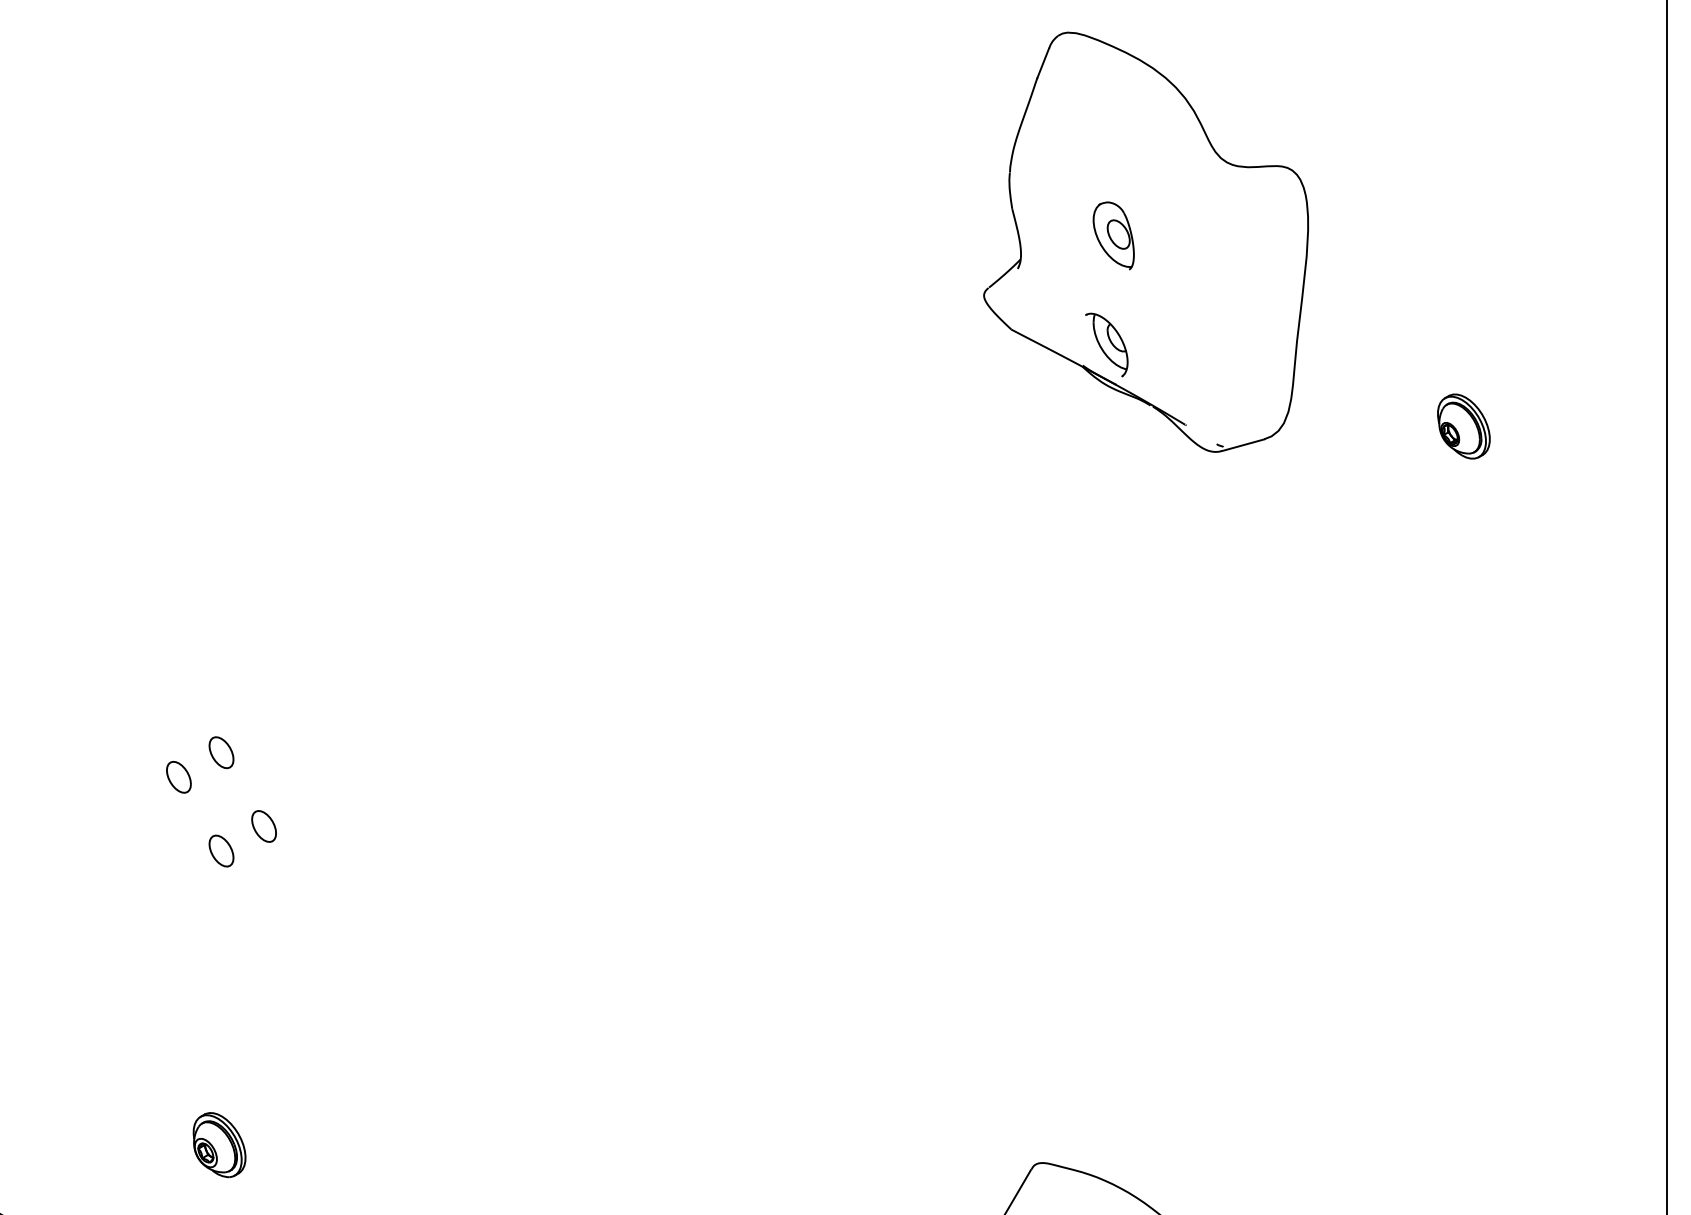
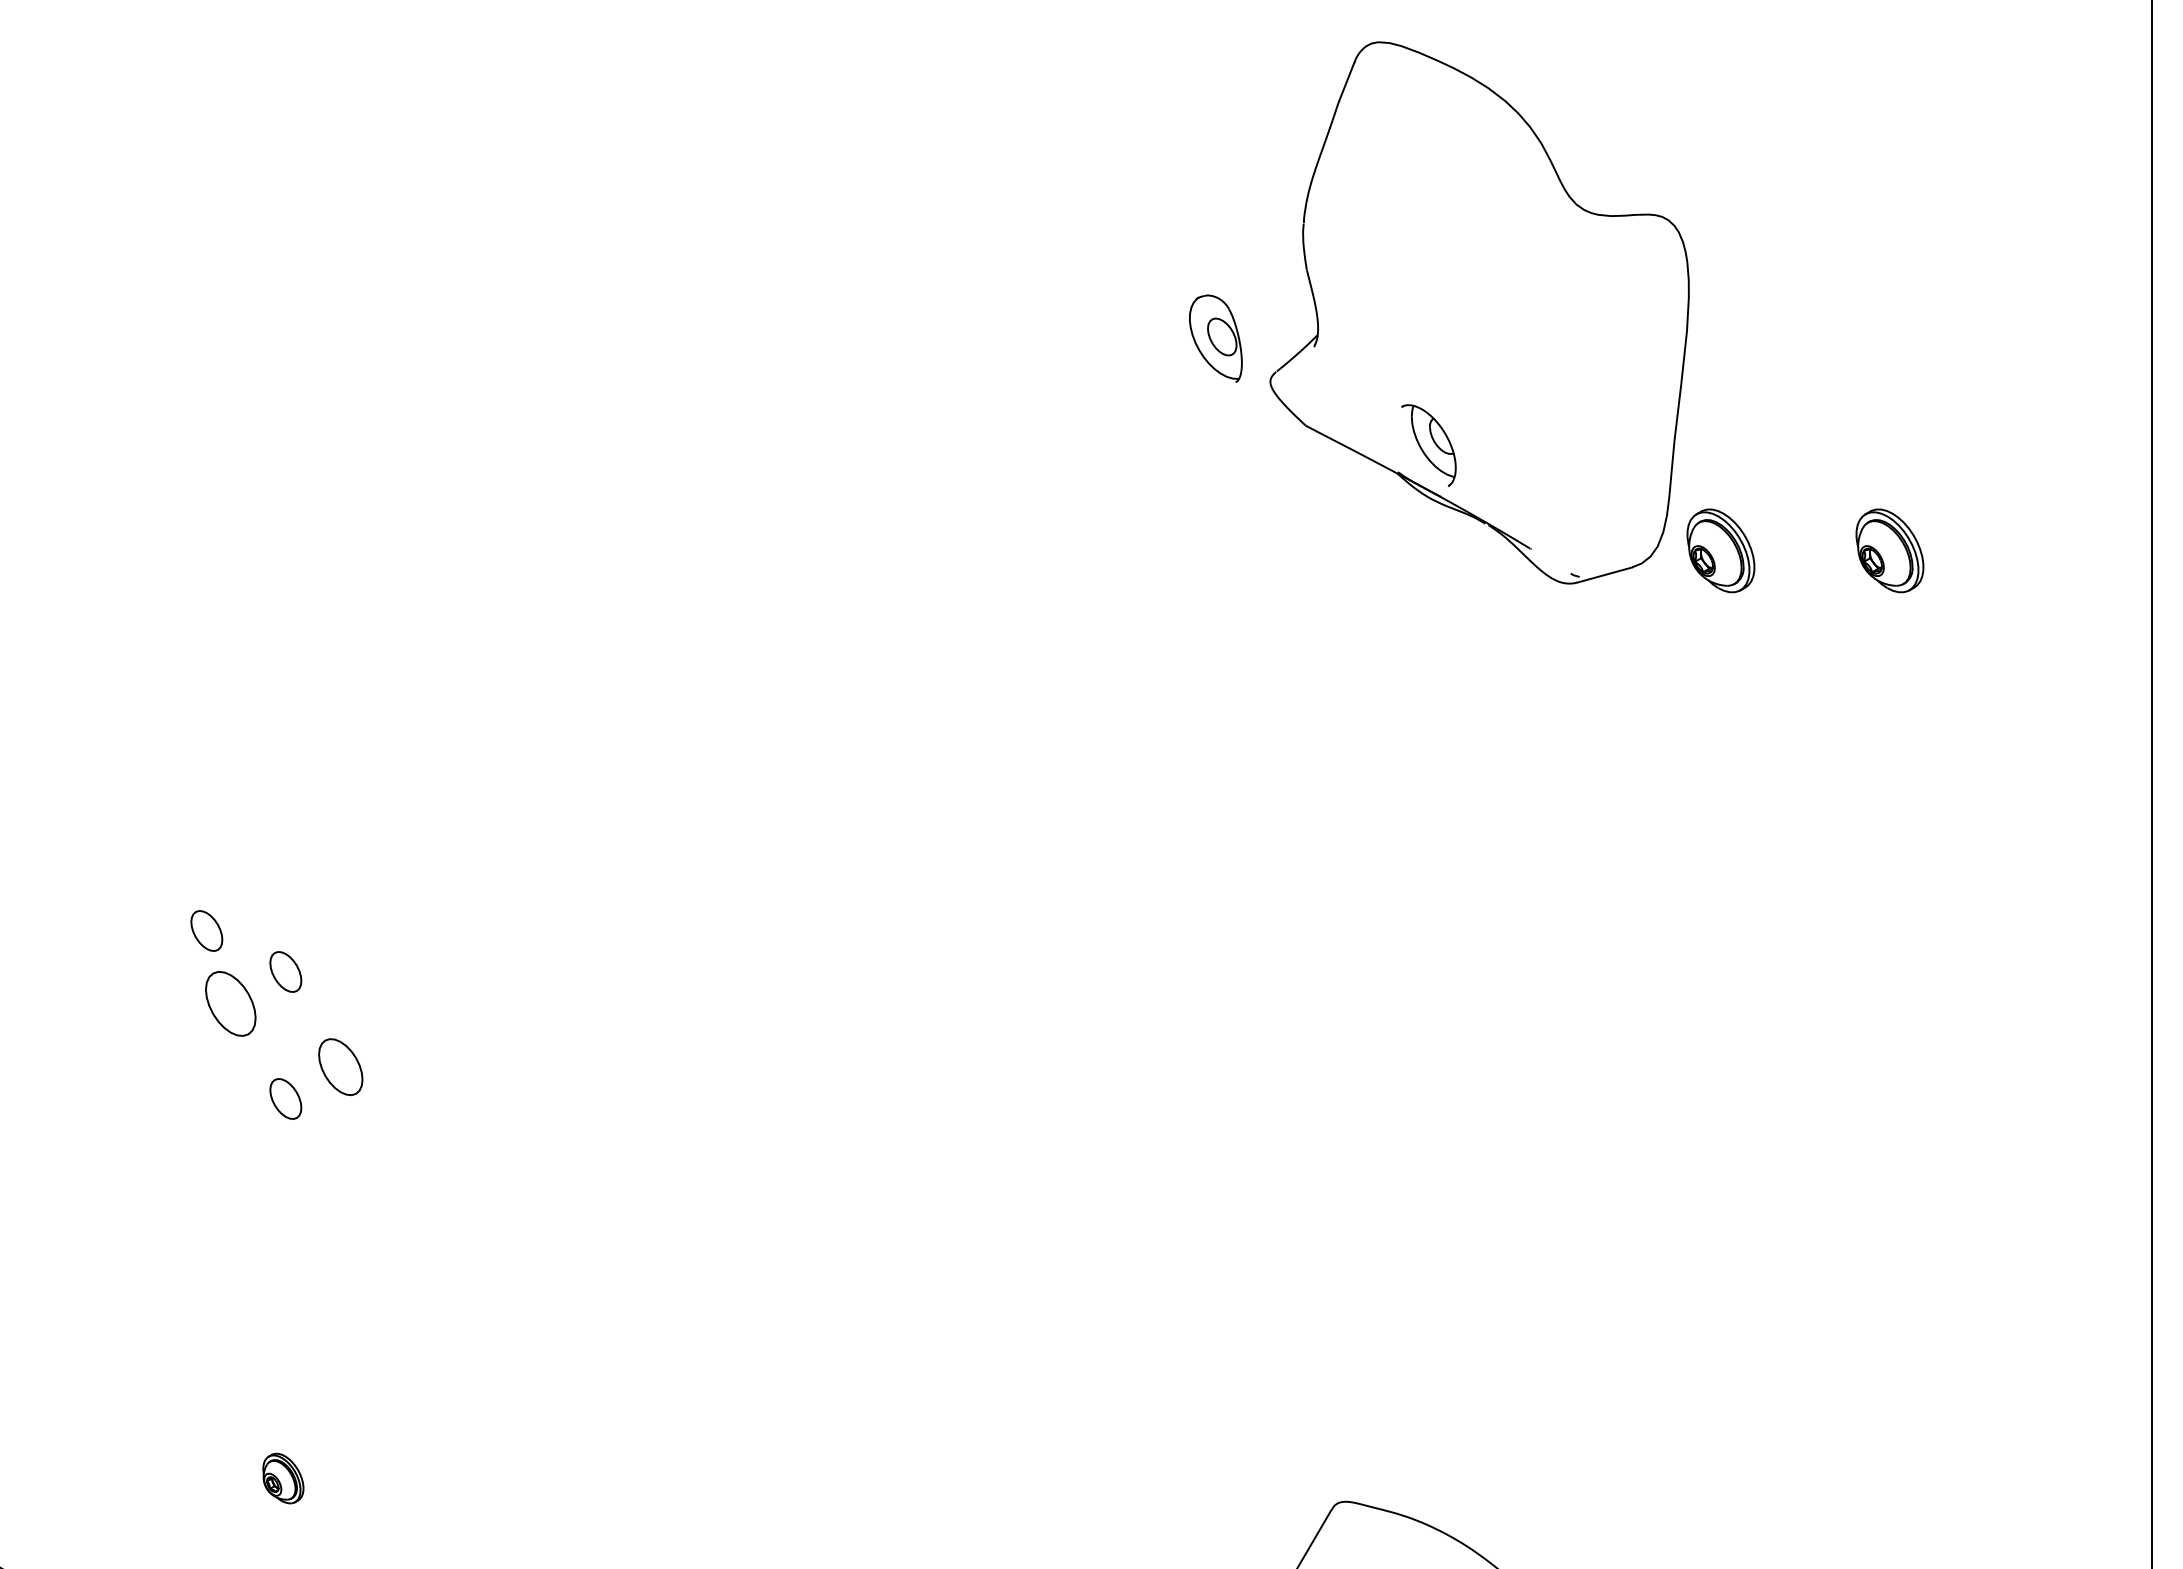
part: (1113, 235) -> (1215, 338), moved
part: (1332, 426) -> (1720, 550), added
part: (160, 720) -> (206, 930), added
part: (178, 777) -> (230, 1003), size x1.6
part: (263, 826) -> (340, 1067), size x1.4
part: (219, 1145) -> (283, 1478), size x0.6

